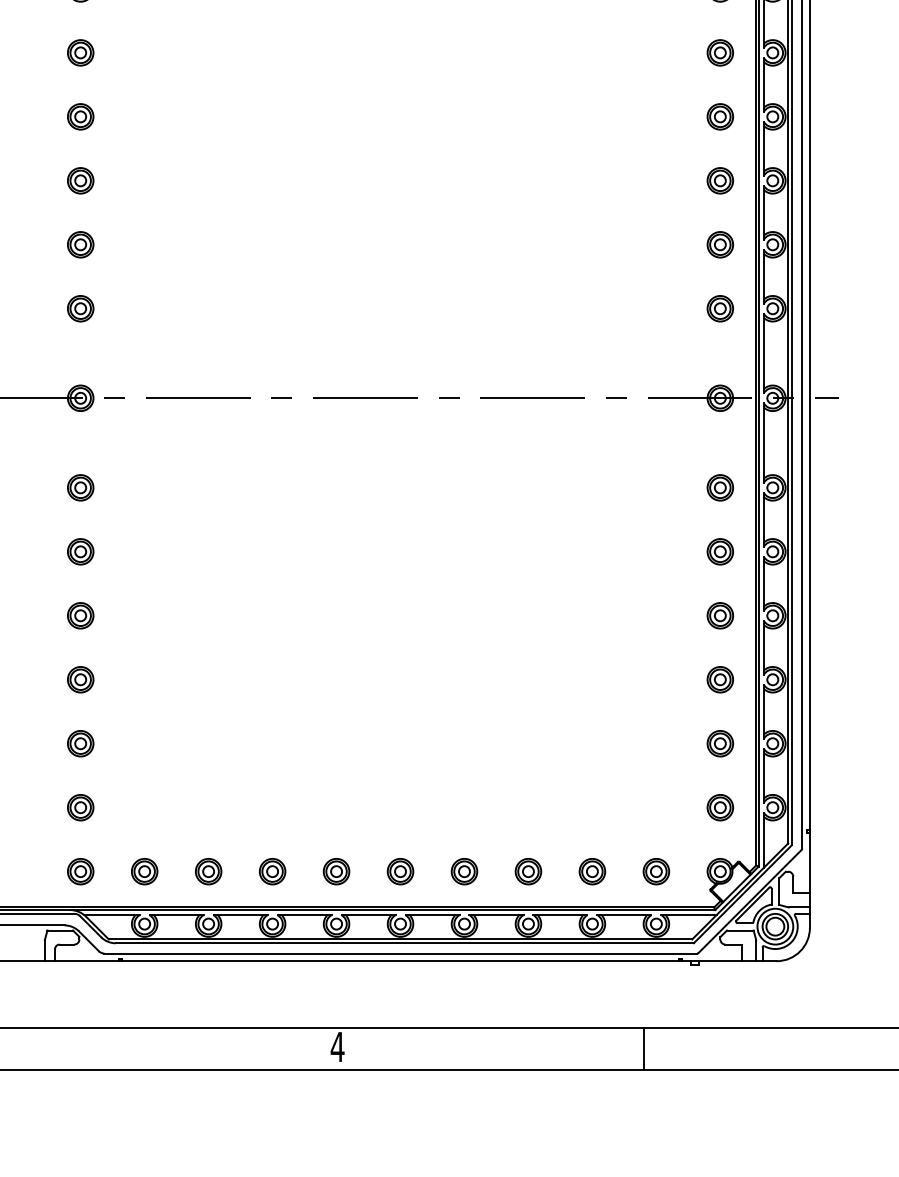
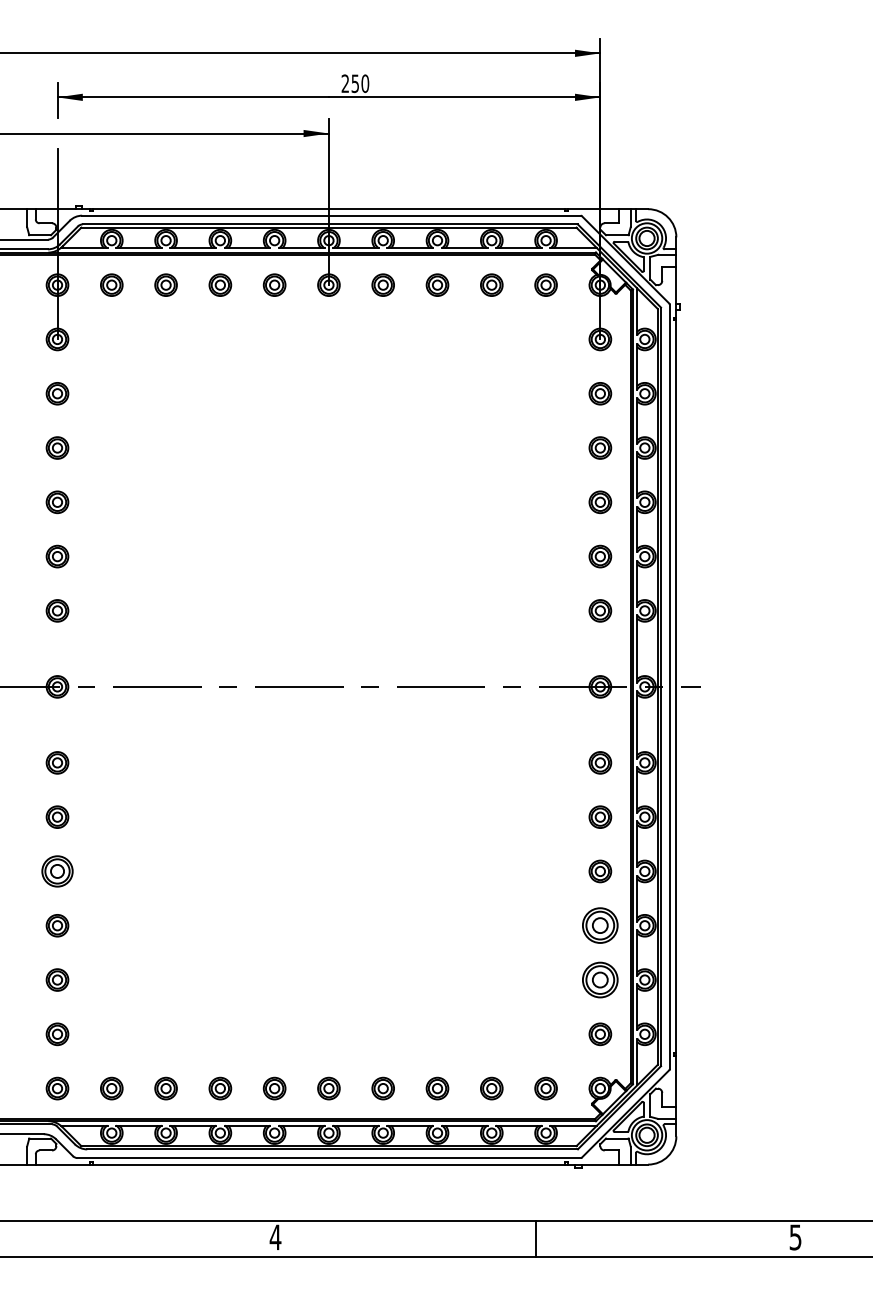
part: (80, 615) -> (57, 871), size x1.4
part: (720, 679) -> (600, 925), size x1.6
part: (720, 743) -> (600, 979), size x1.6

